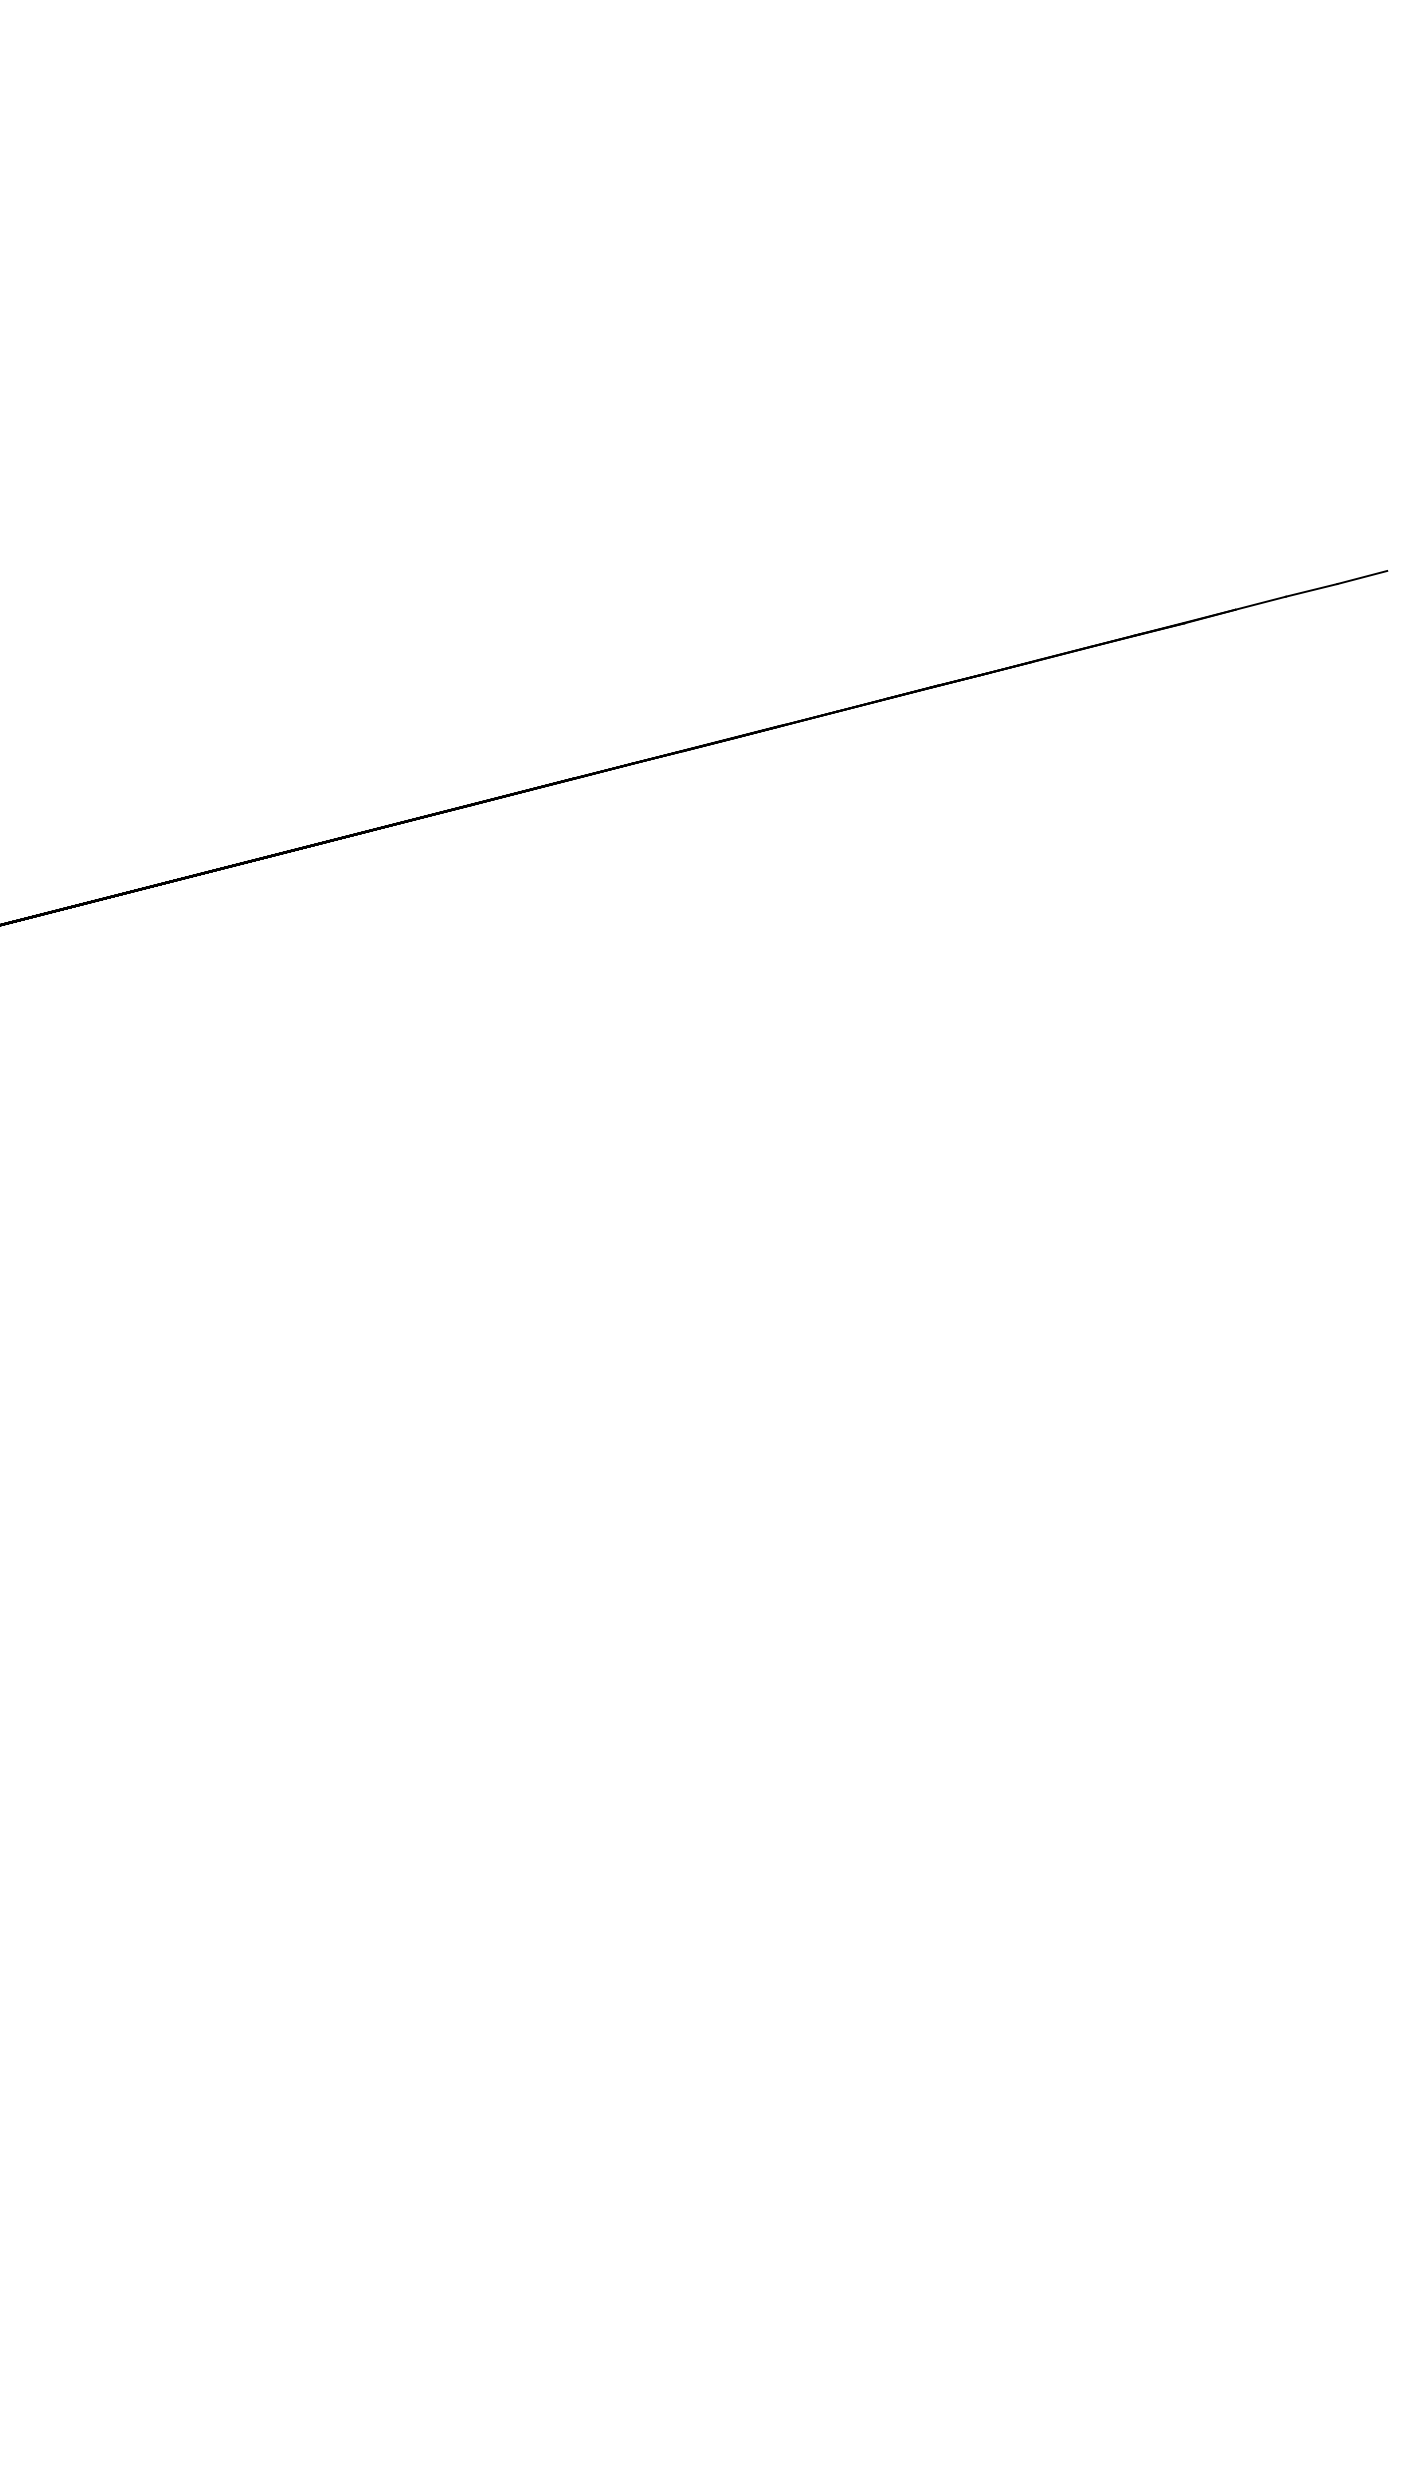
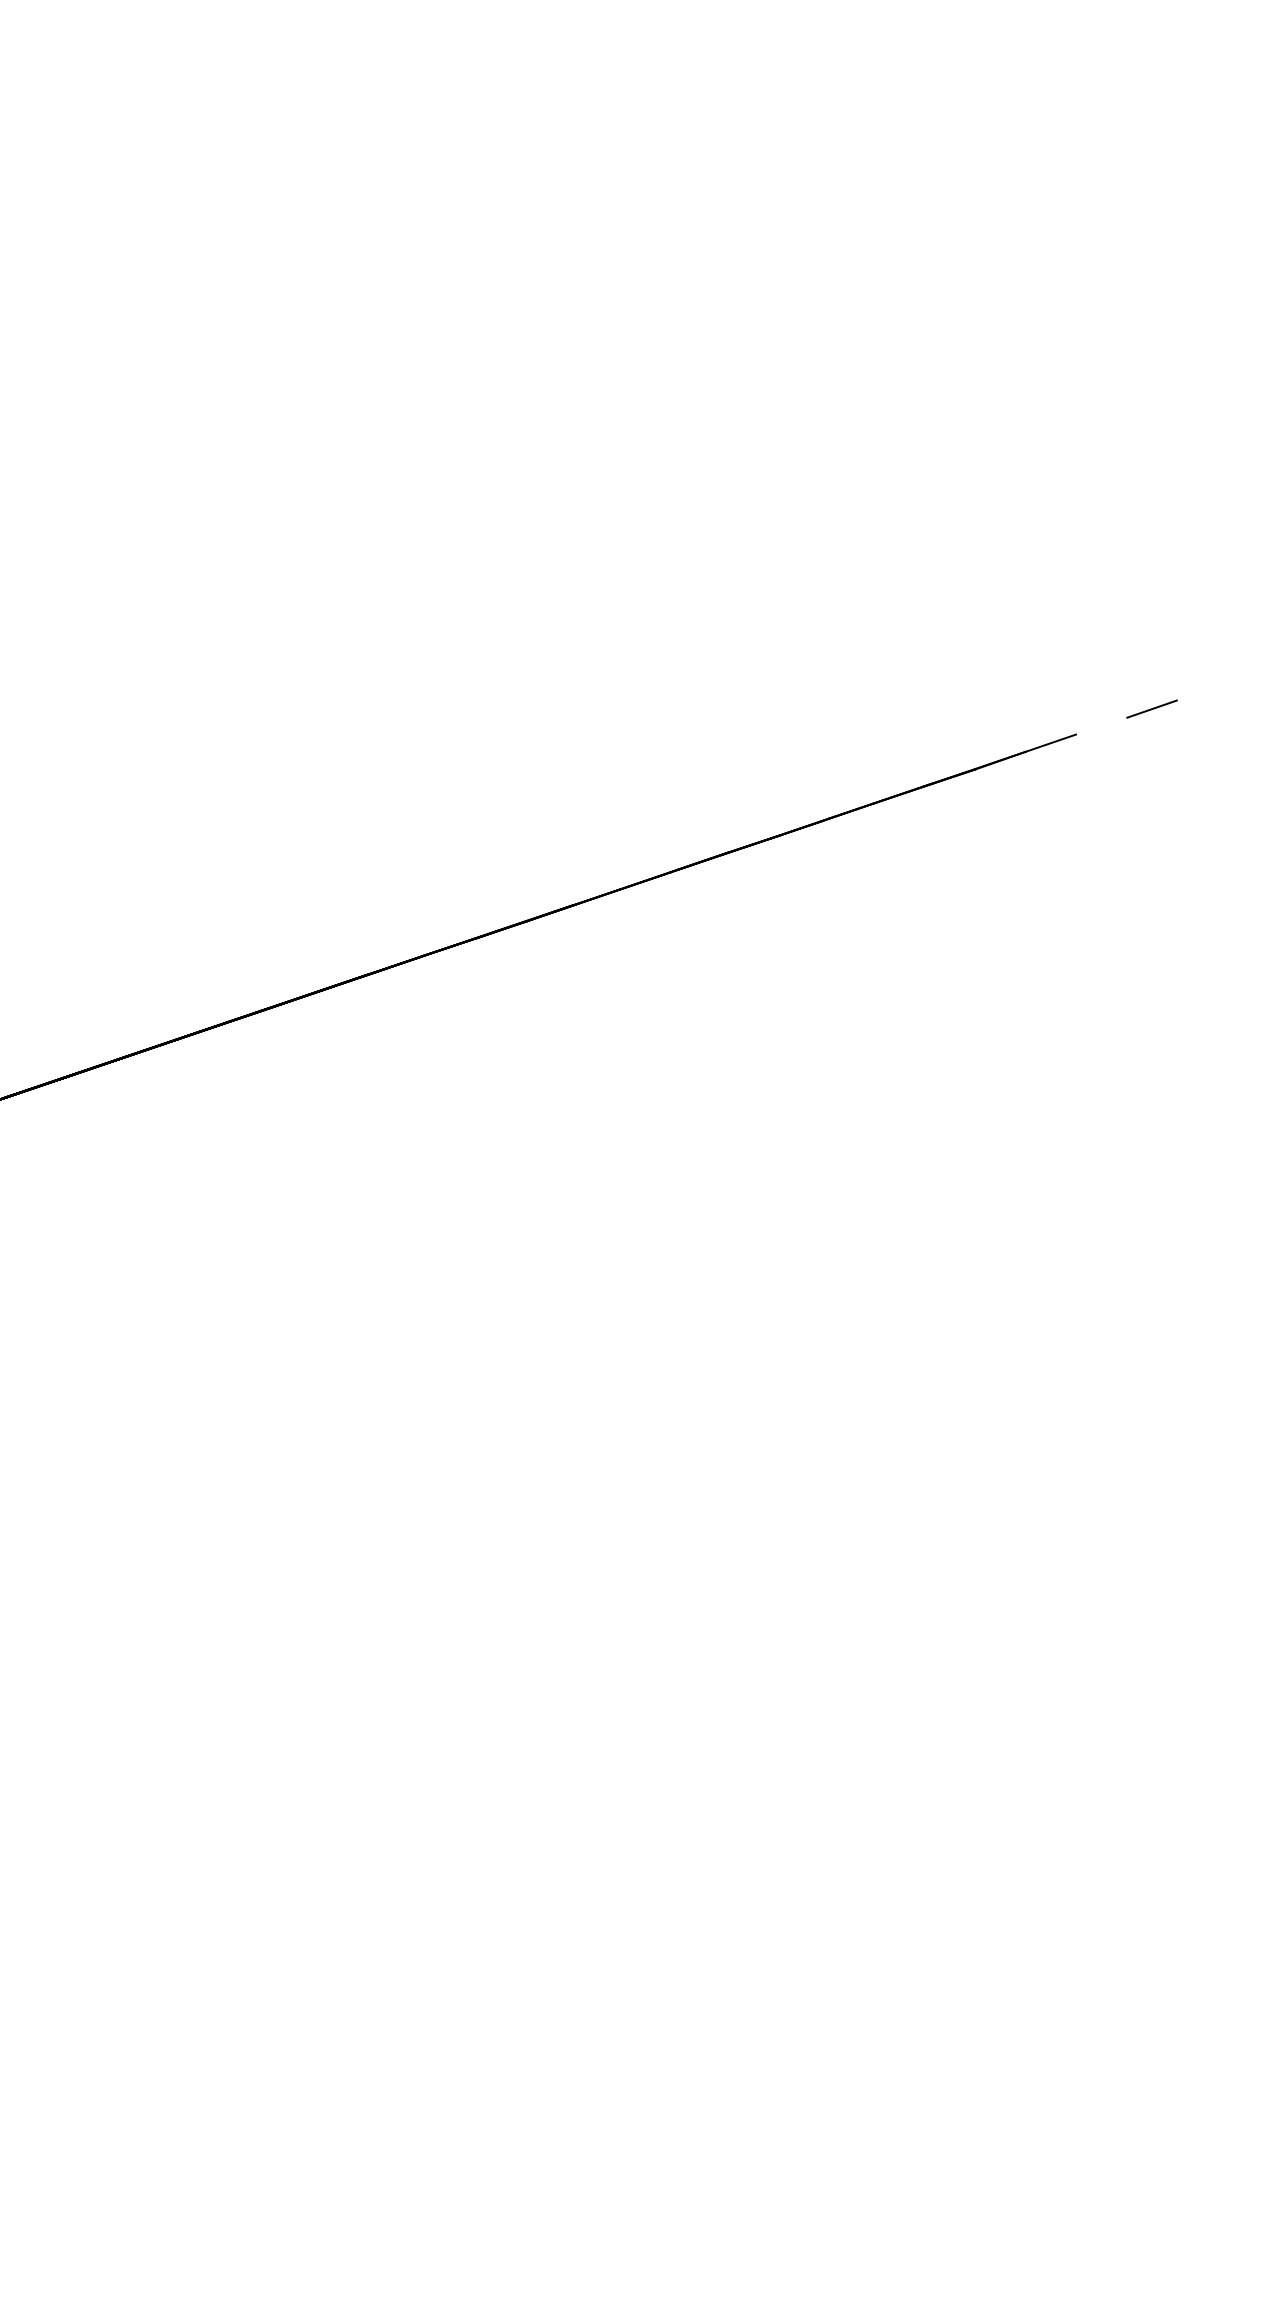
line: (1311, 590) -> (1101, 726), removed

